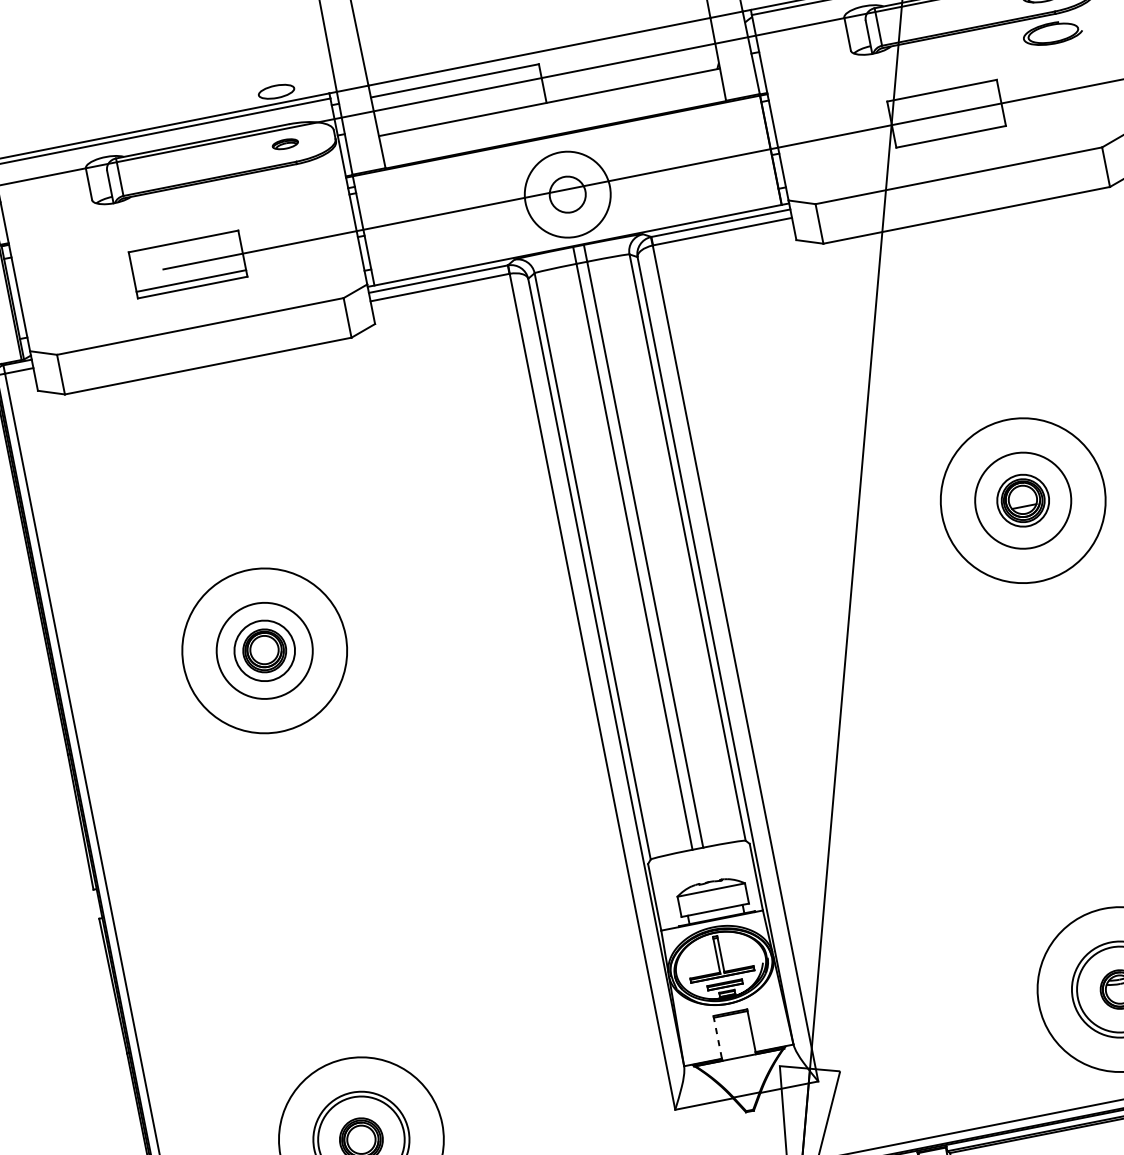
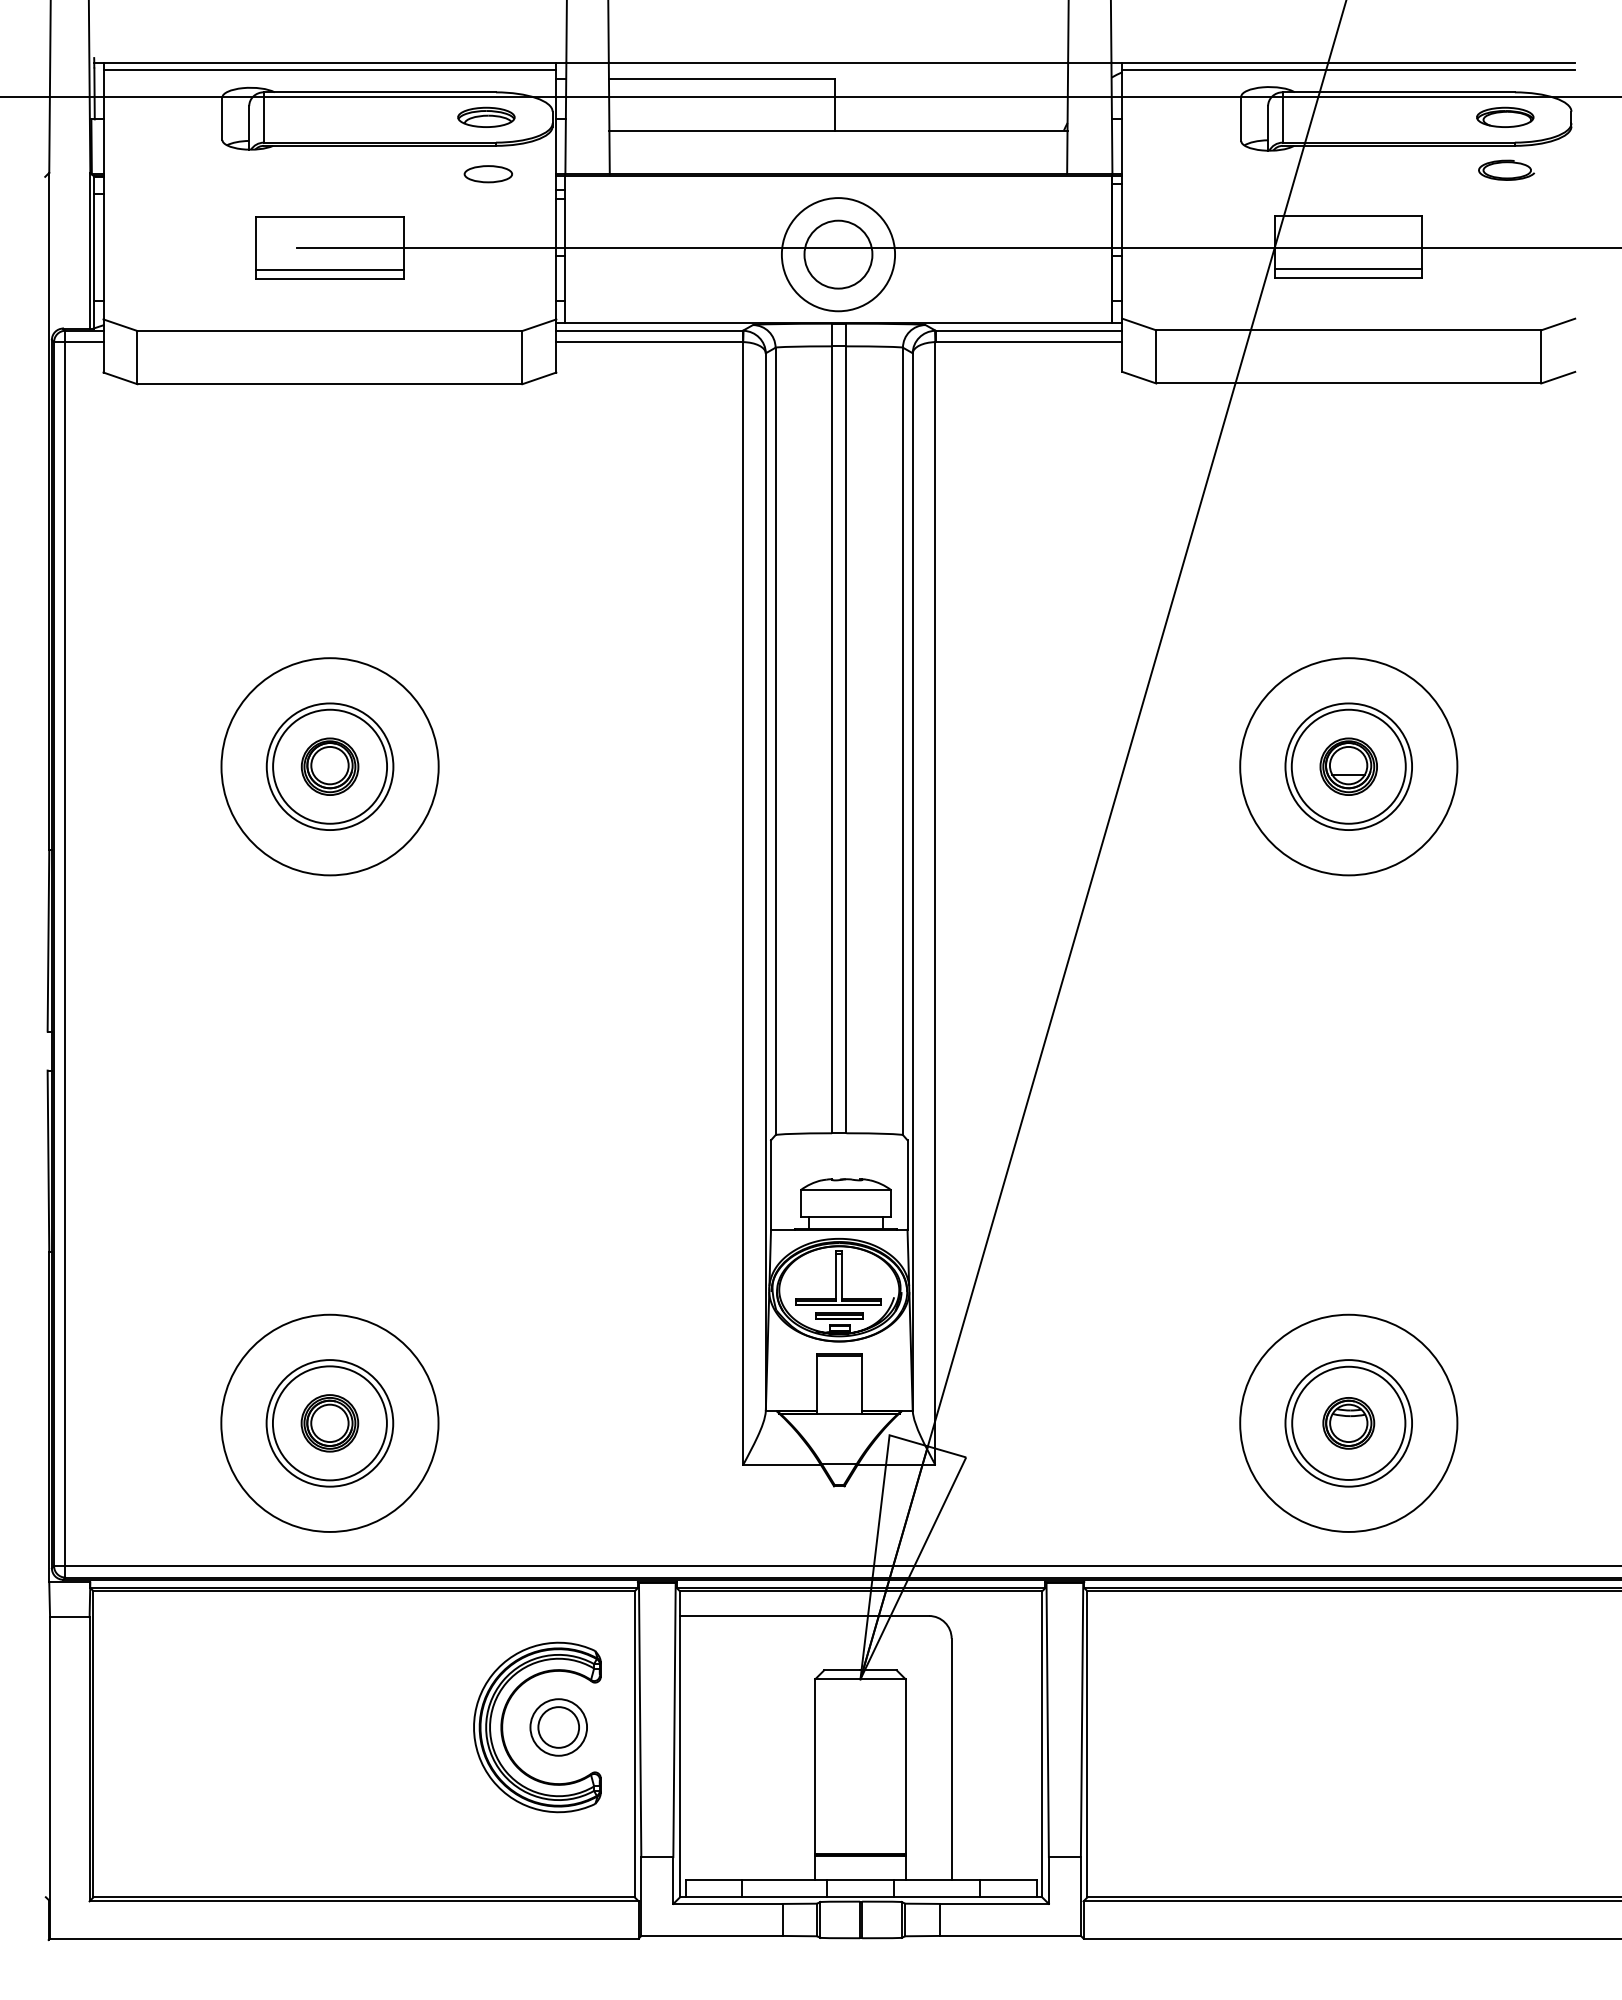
part: (1052, 32) -> (1506, 169), size x0.71
part: (275, 92) -> (487, 174), moved
line: (949, 130) -> (1348, 269), added
part: (285, 143) -> (486, 116), size x1.67
circle: (567, 194) -> (838, 254), size x1.43
circle: (1022, 500) -> (1348, 766), size x1.67
circle: (265, 650) -> (330, 766), size x1.43
line: (717, 1037) -> (816, 1382), dashed -> solid

